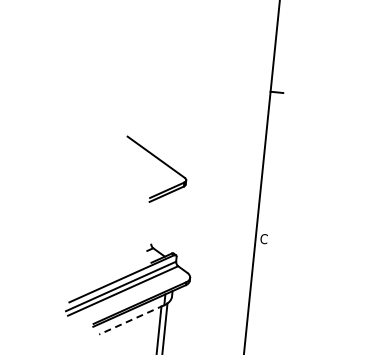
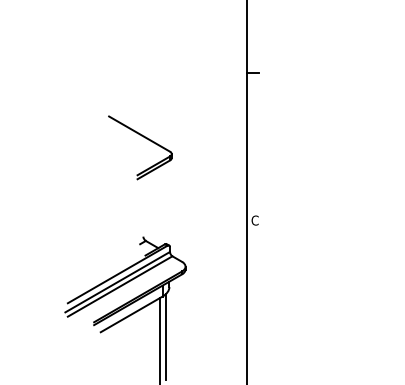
part: (162, 163) -> (146, 139), moved
line: (131, 319) -> (131, 314), dashed -> solid

